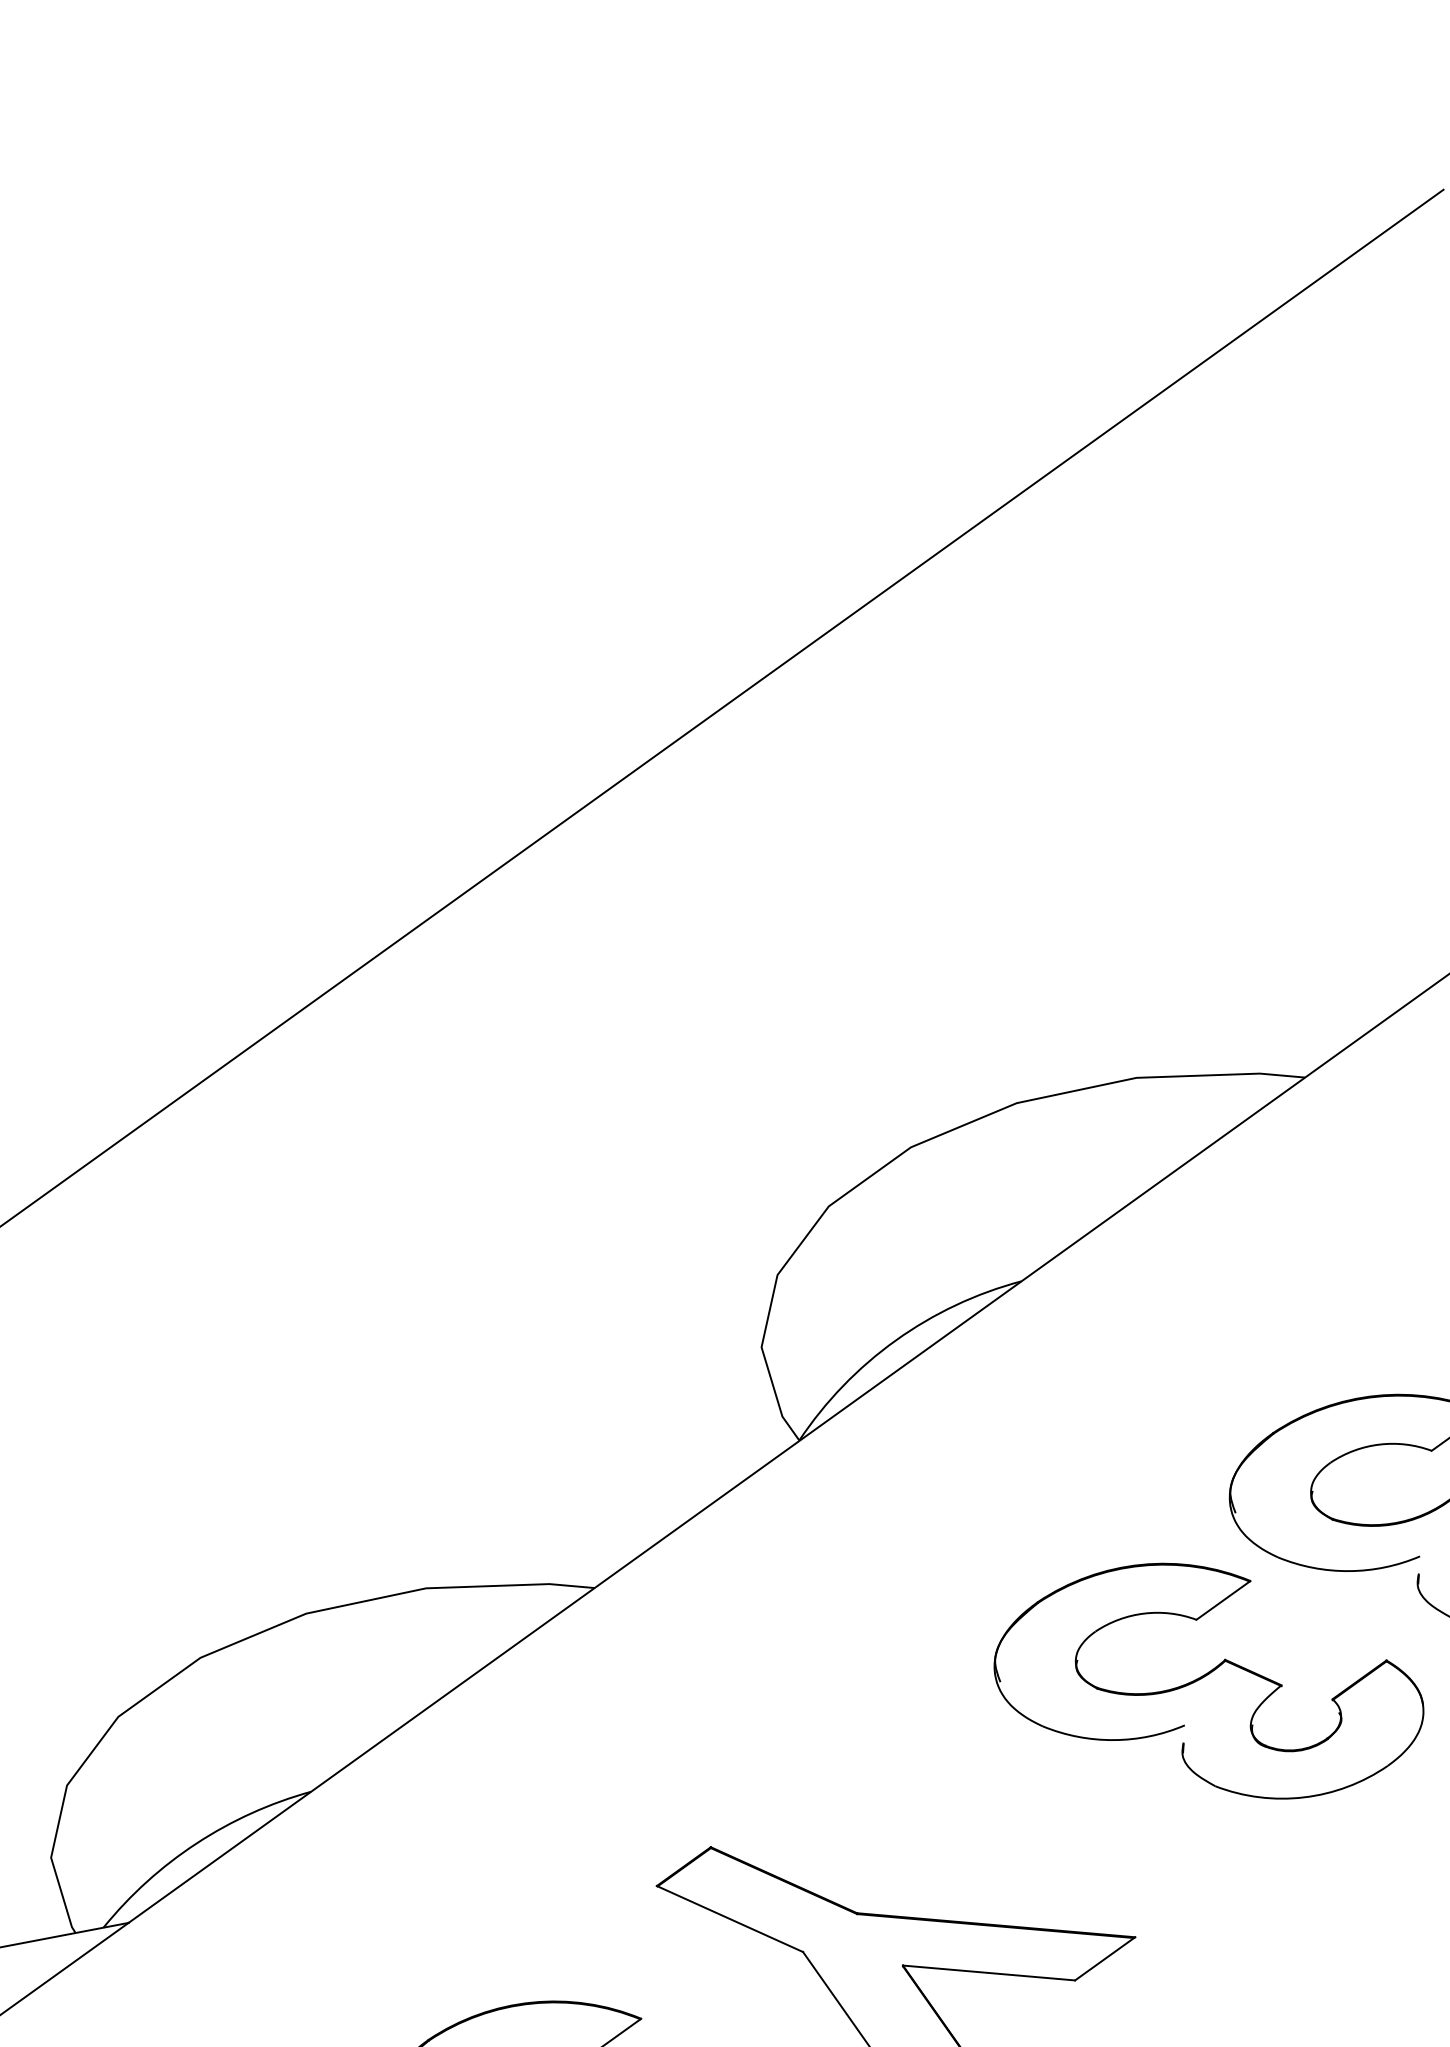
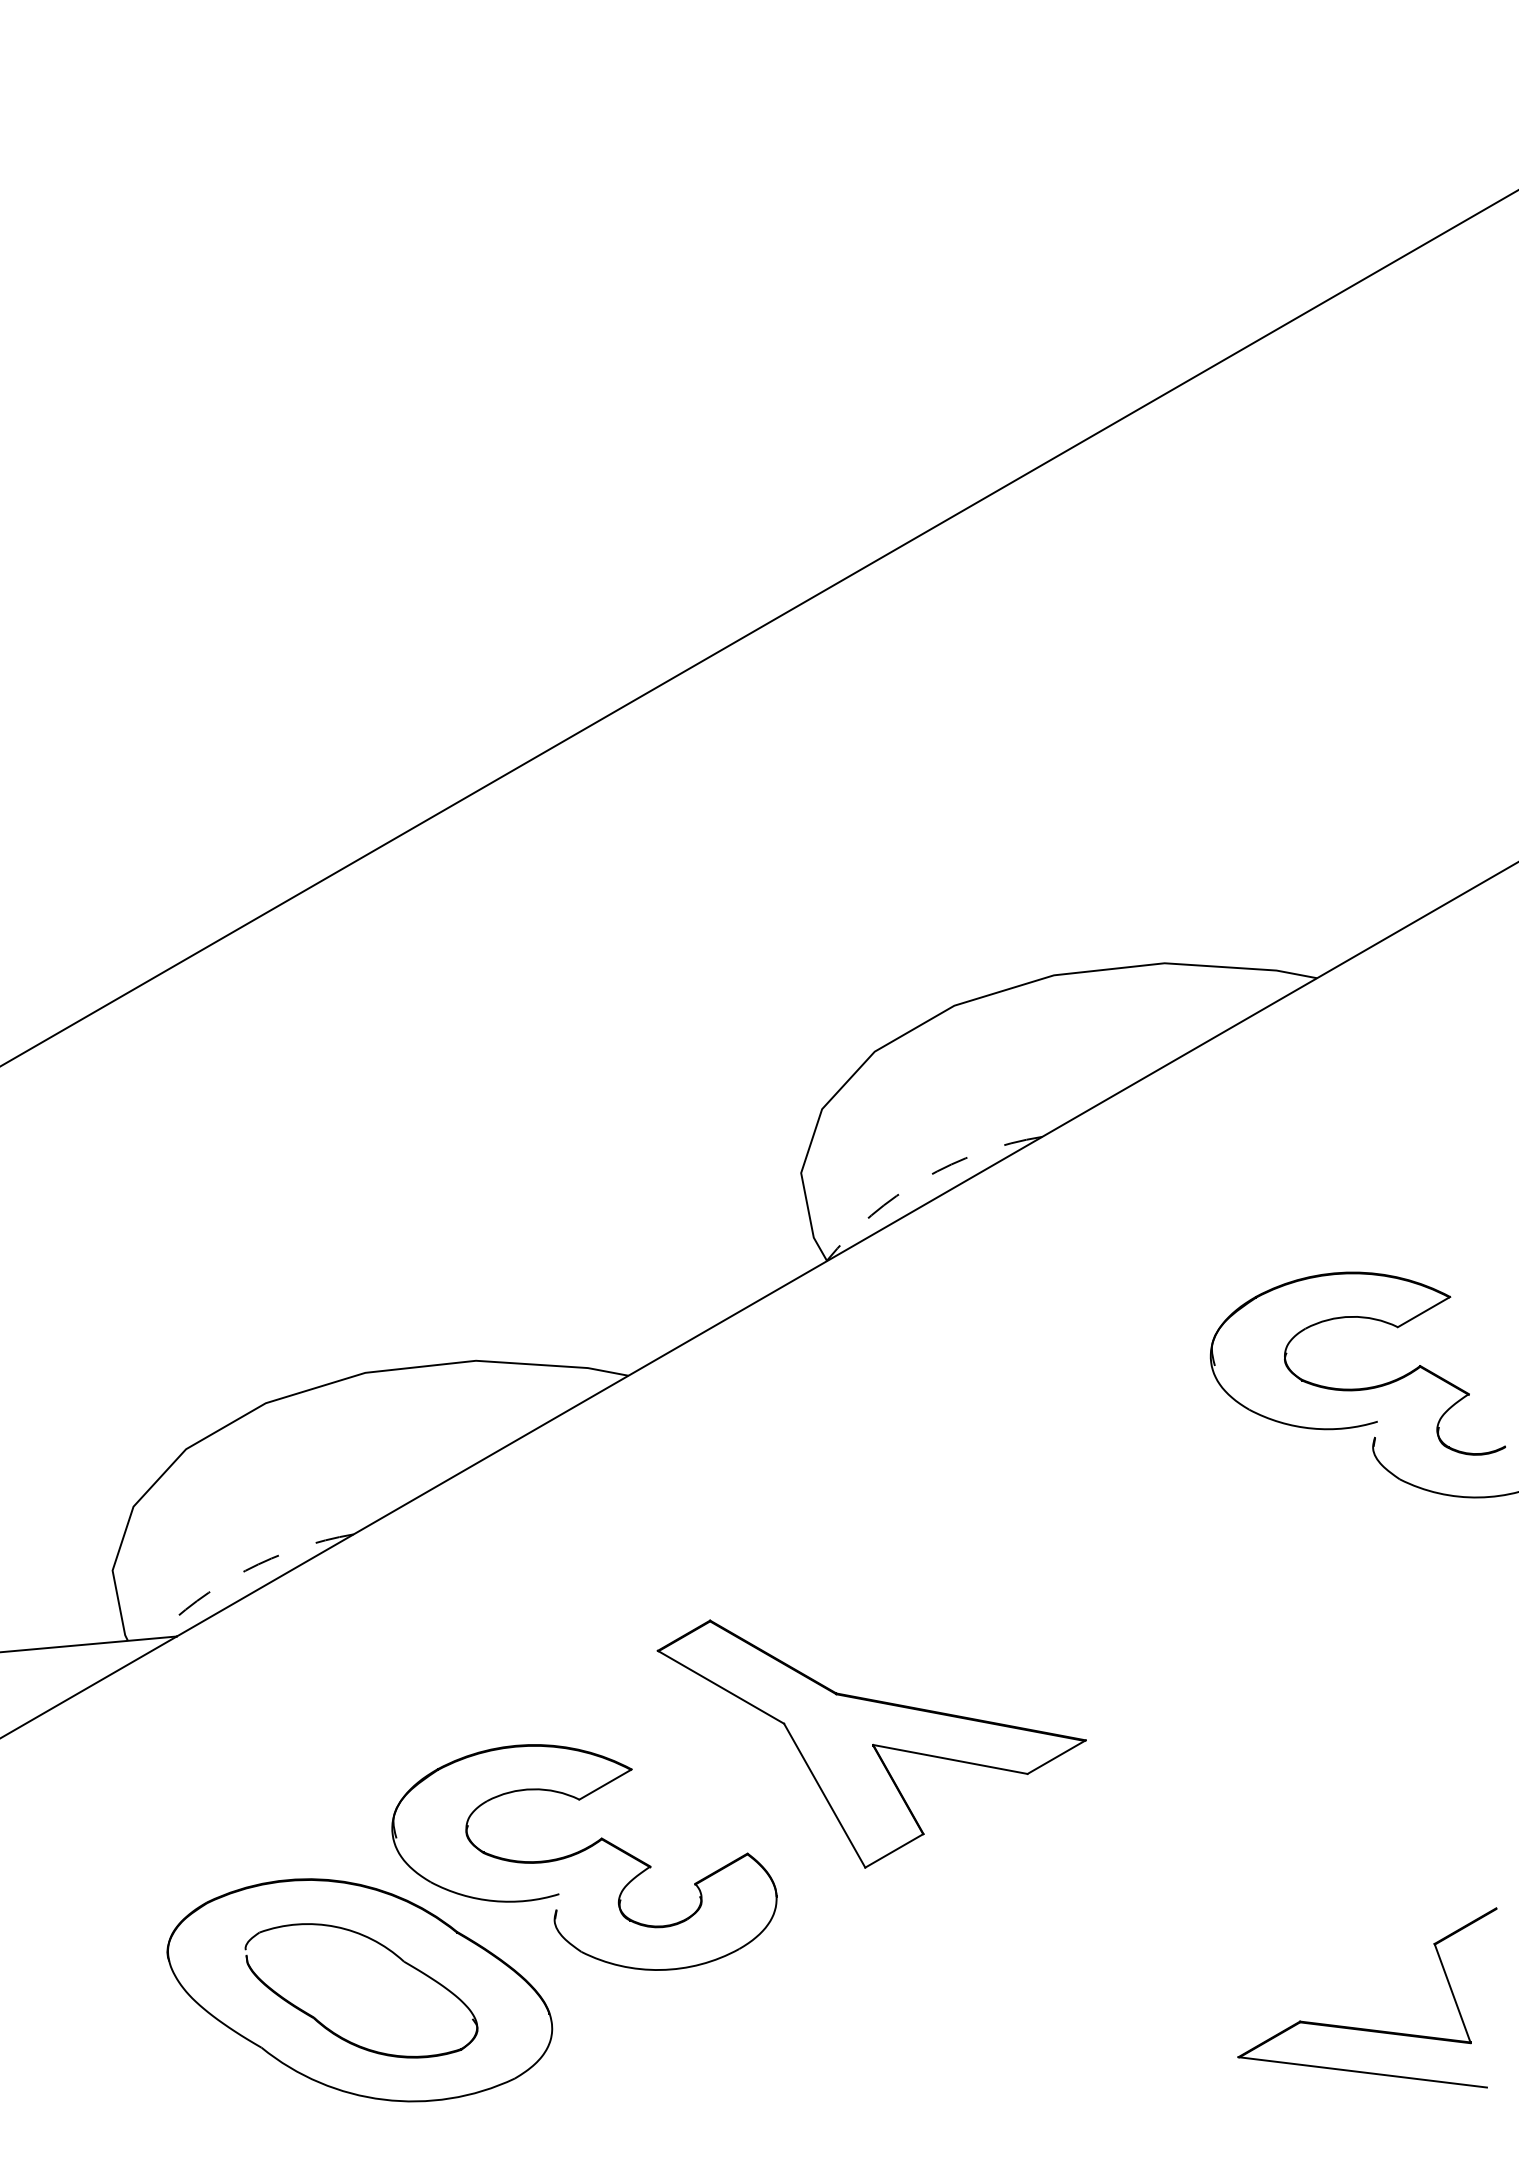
arc: (896, 1340) -> (923, 1179), solid -> dashed
part: (1207, 1682) -> (1174, 1516), removed
arc: (196, 1843) -> (245, 1570), solid -> dashed

